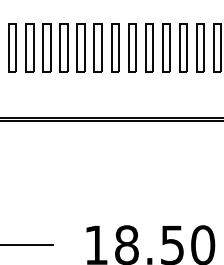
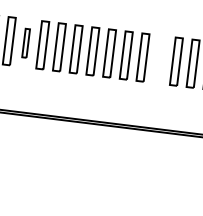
part: (29, 47) -> (25, 42), size x0.6
part: (166, 47) -> (159, 59), removed

